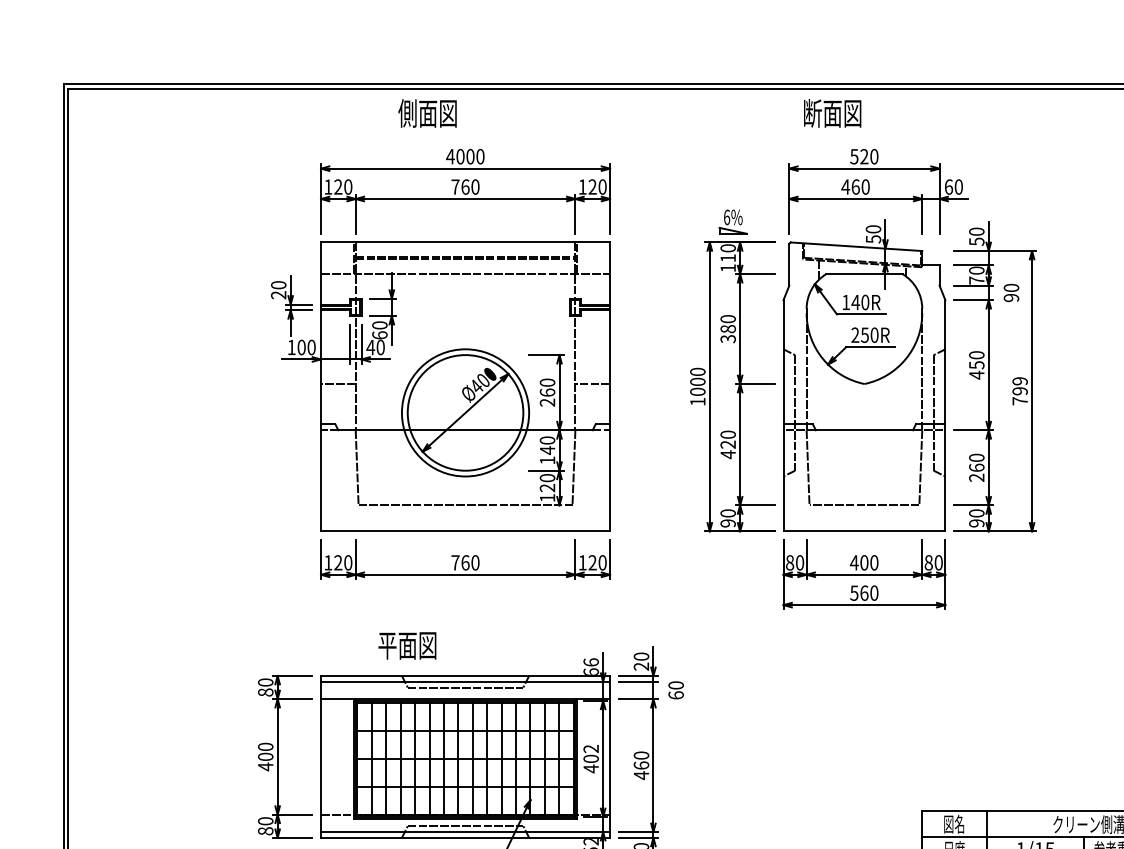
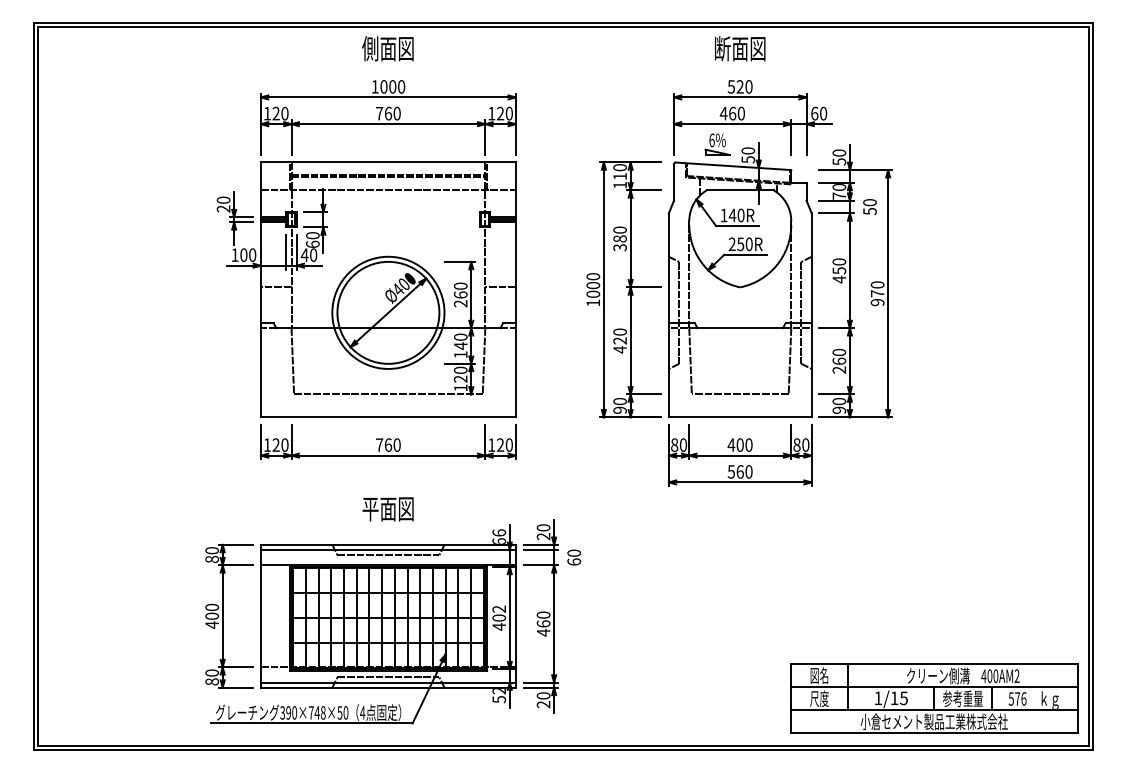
text: (427, 113) -> (387, 48), moved
text: (832, 113) -> (740, 48), moved
text: (450, 156) -> (375, 86), 4000 -> 1000
part: (733, 222) -> (717, 144), moved
text: (1010, 297) -> (869, 211), 90 -> 50
text: (1020, 390) -> (877, 293), 799 -> 970
text: (406, 646) -> (387, 509), moved

